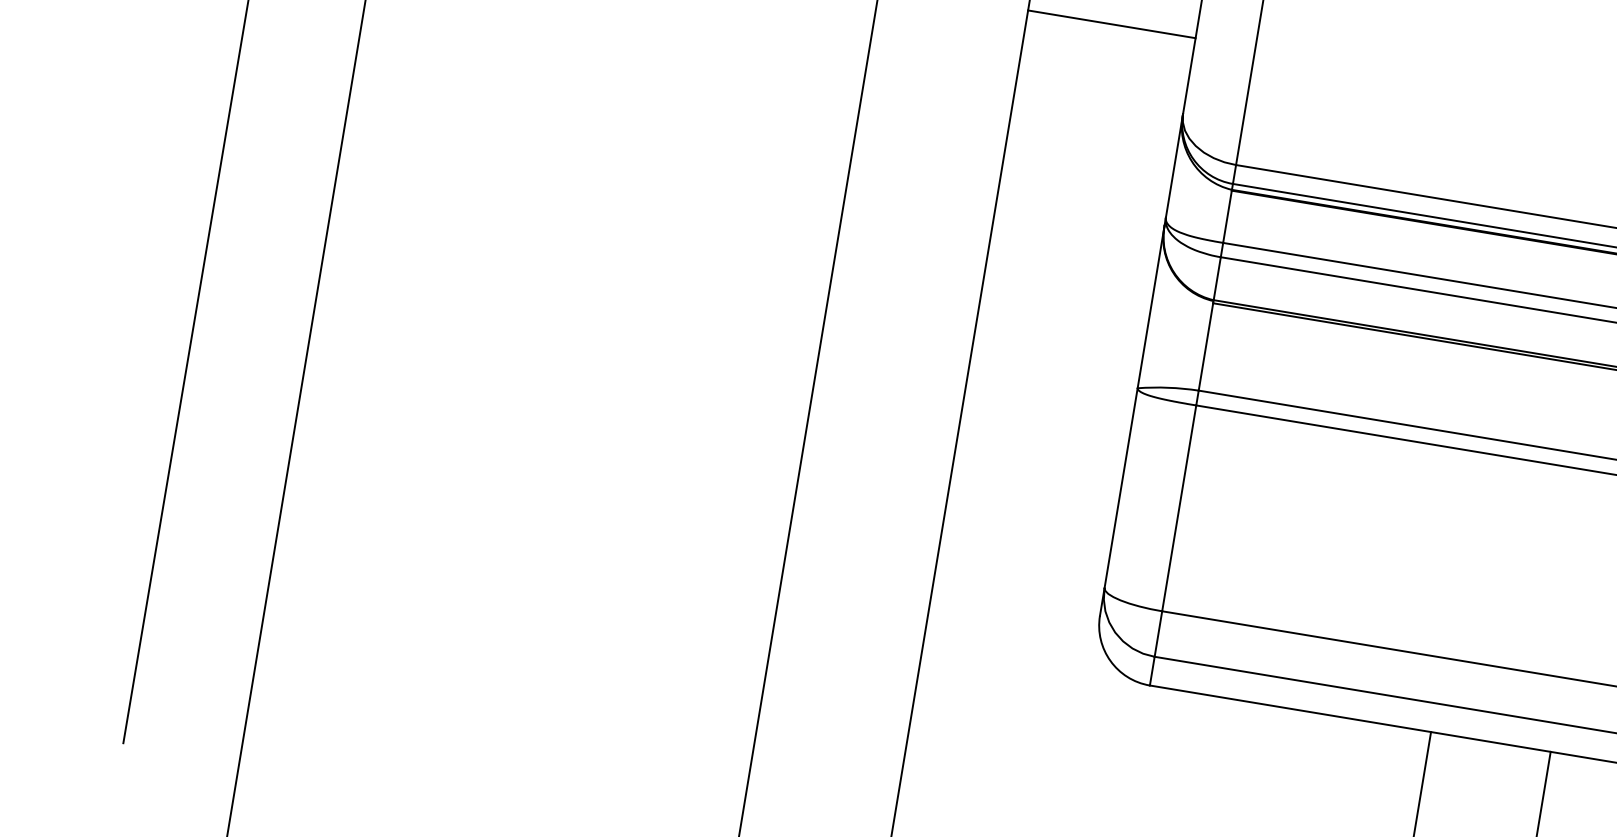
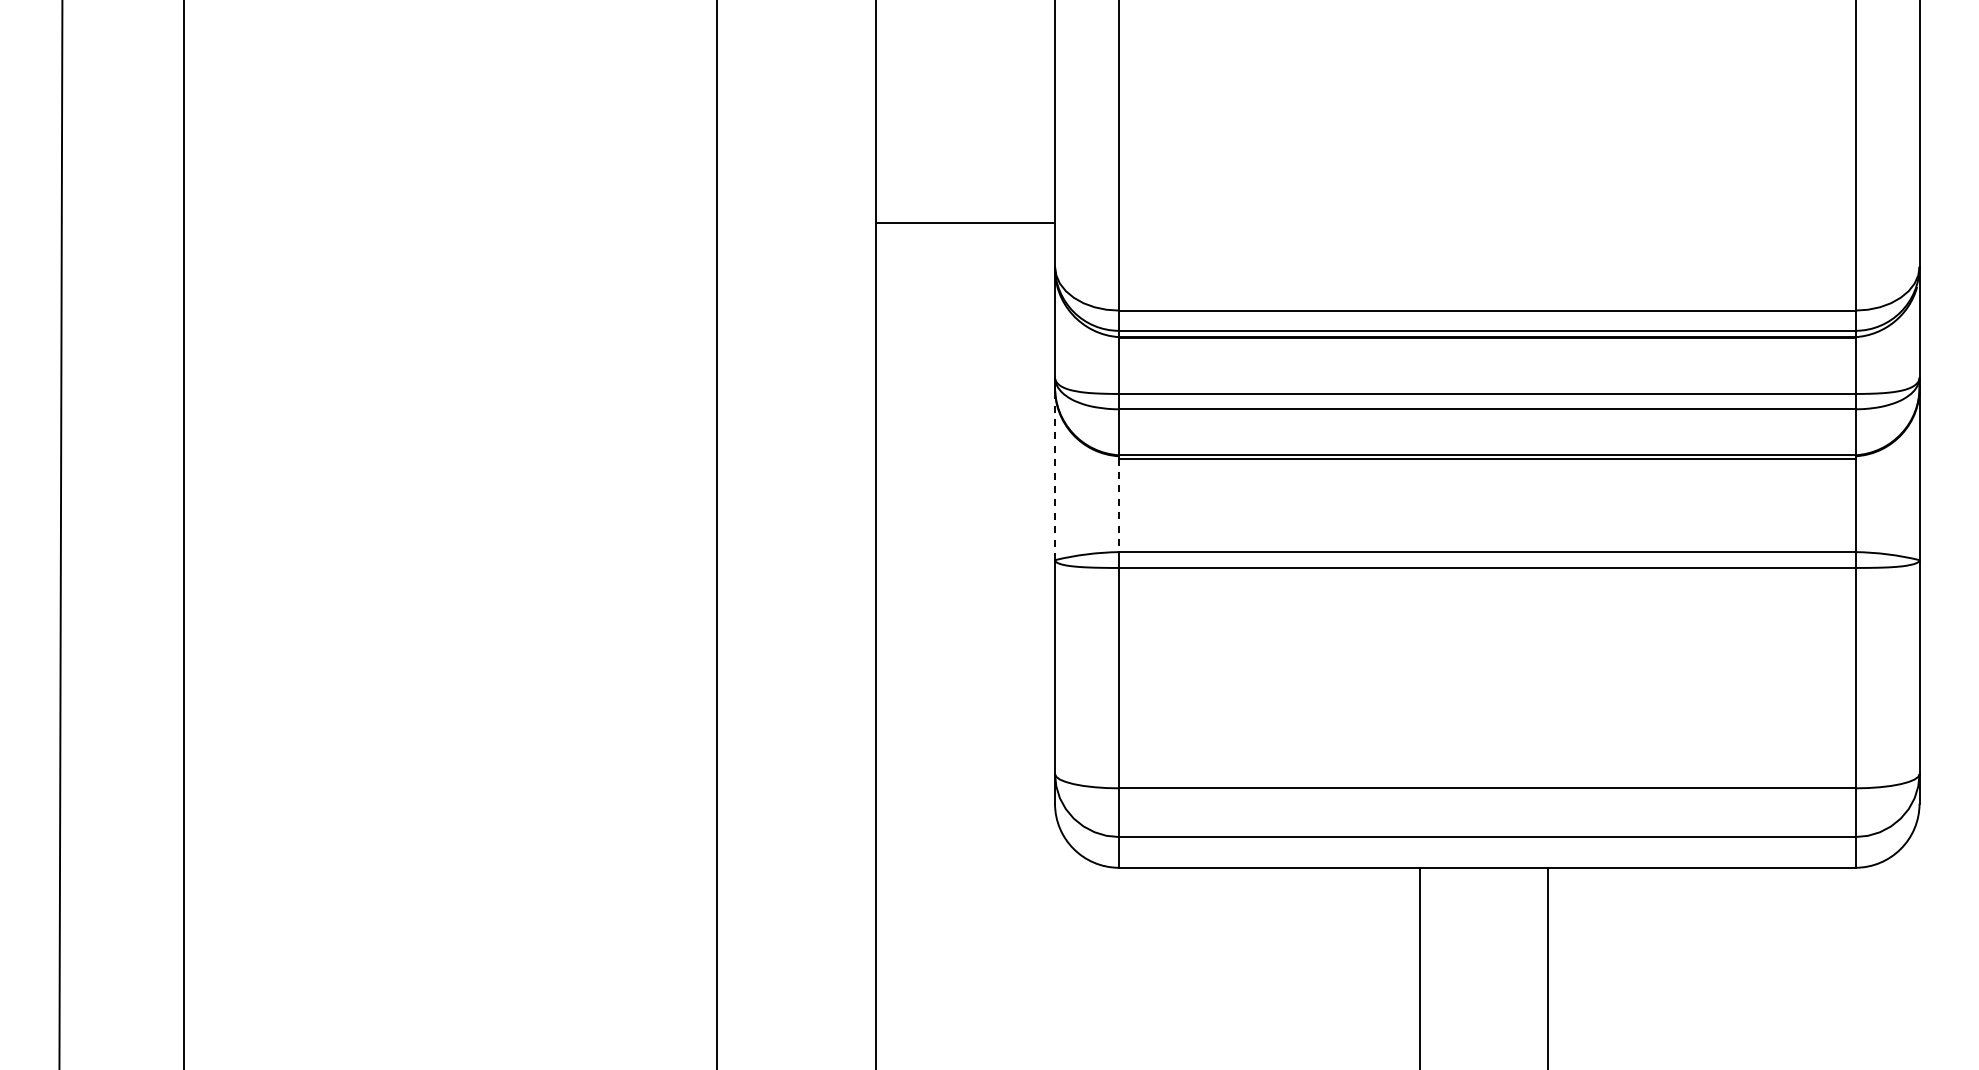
line: (1111, 24) -> (965, 223), moved
line: (1151, 306) -> (1055, 472), solid -> dashed
line: (1206, 347) -> (1119, 505), solid -> dashed

